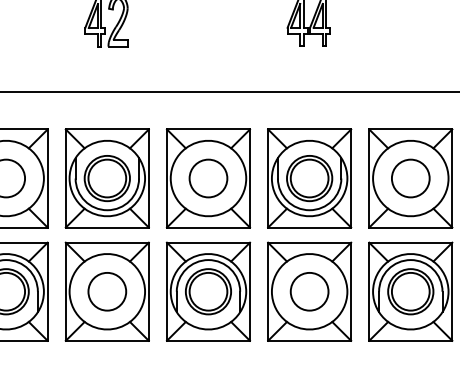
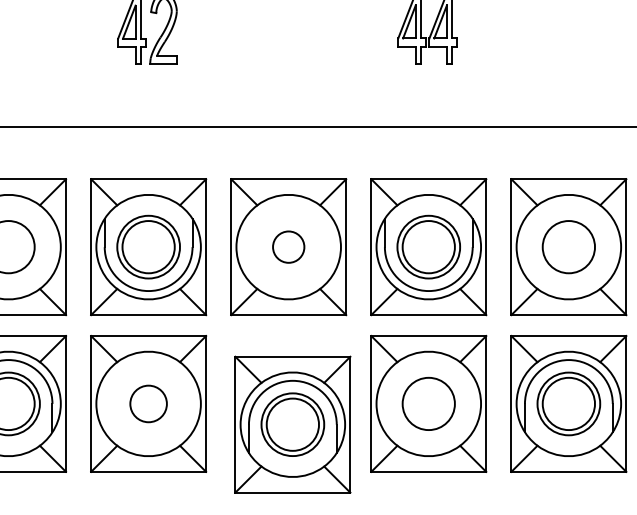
circle: (208, 178) -> (288, 247), size x0.6
circle: (107, 291) -> (148, 403), size x0.7
part: (208, 291) -> (292, 424), moved

